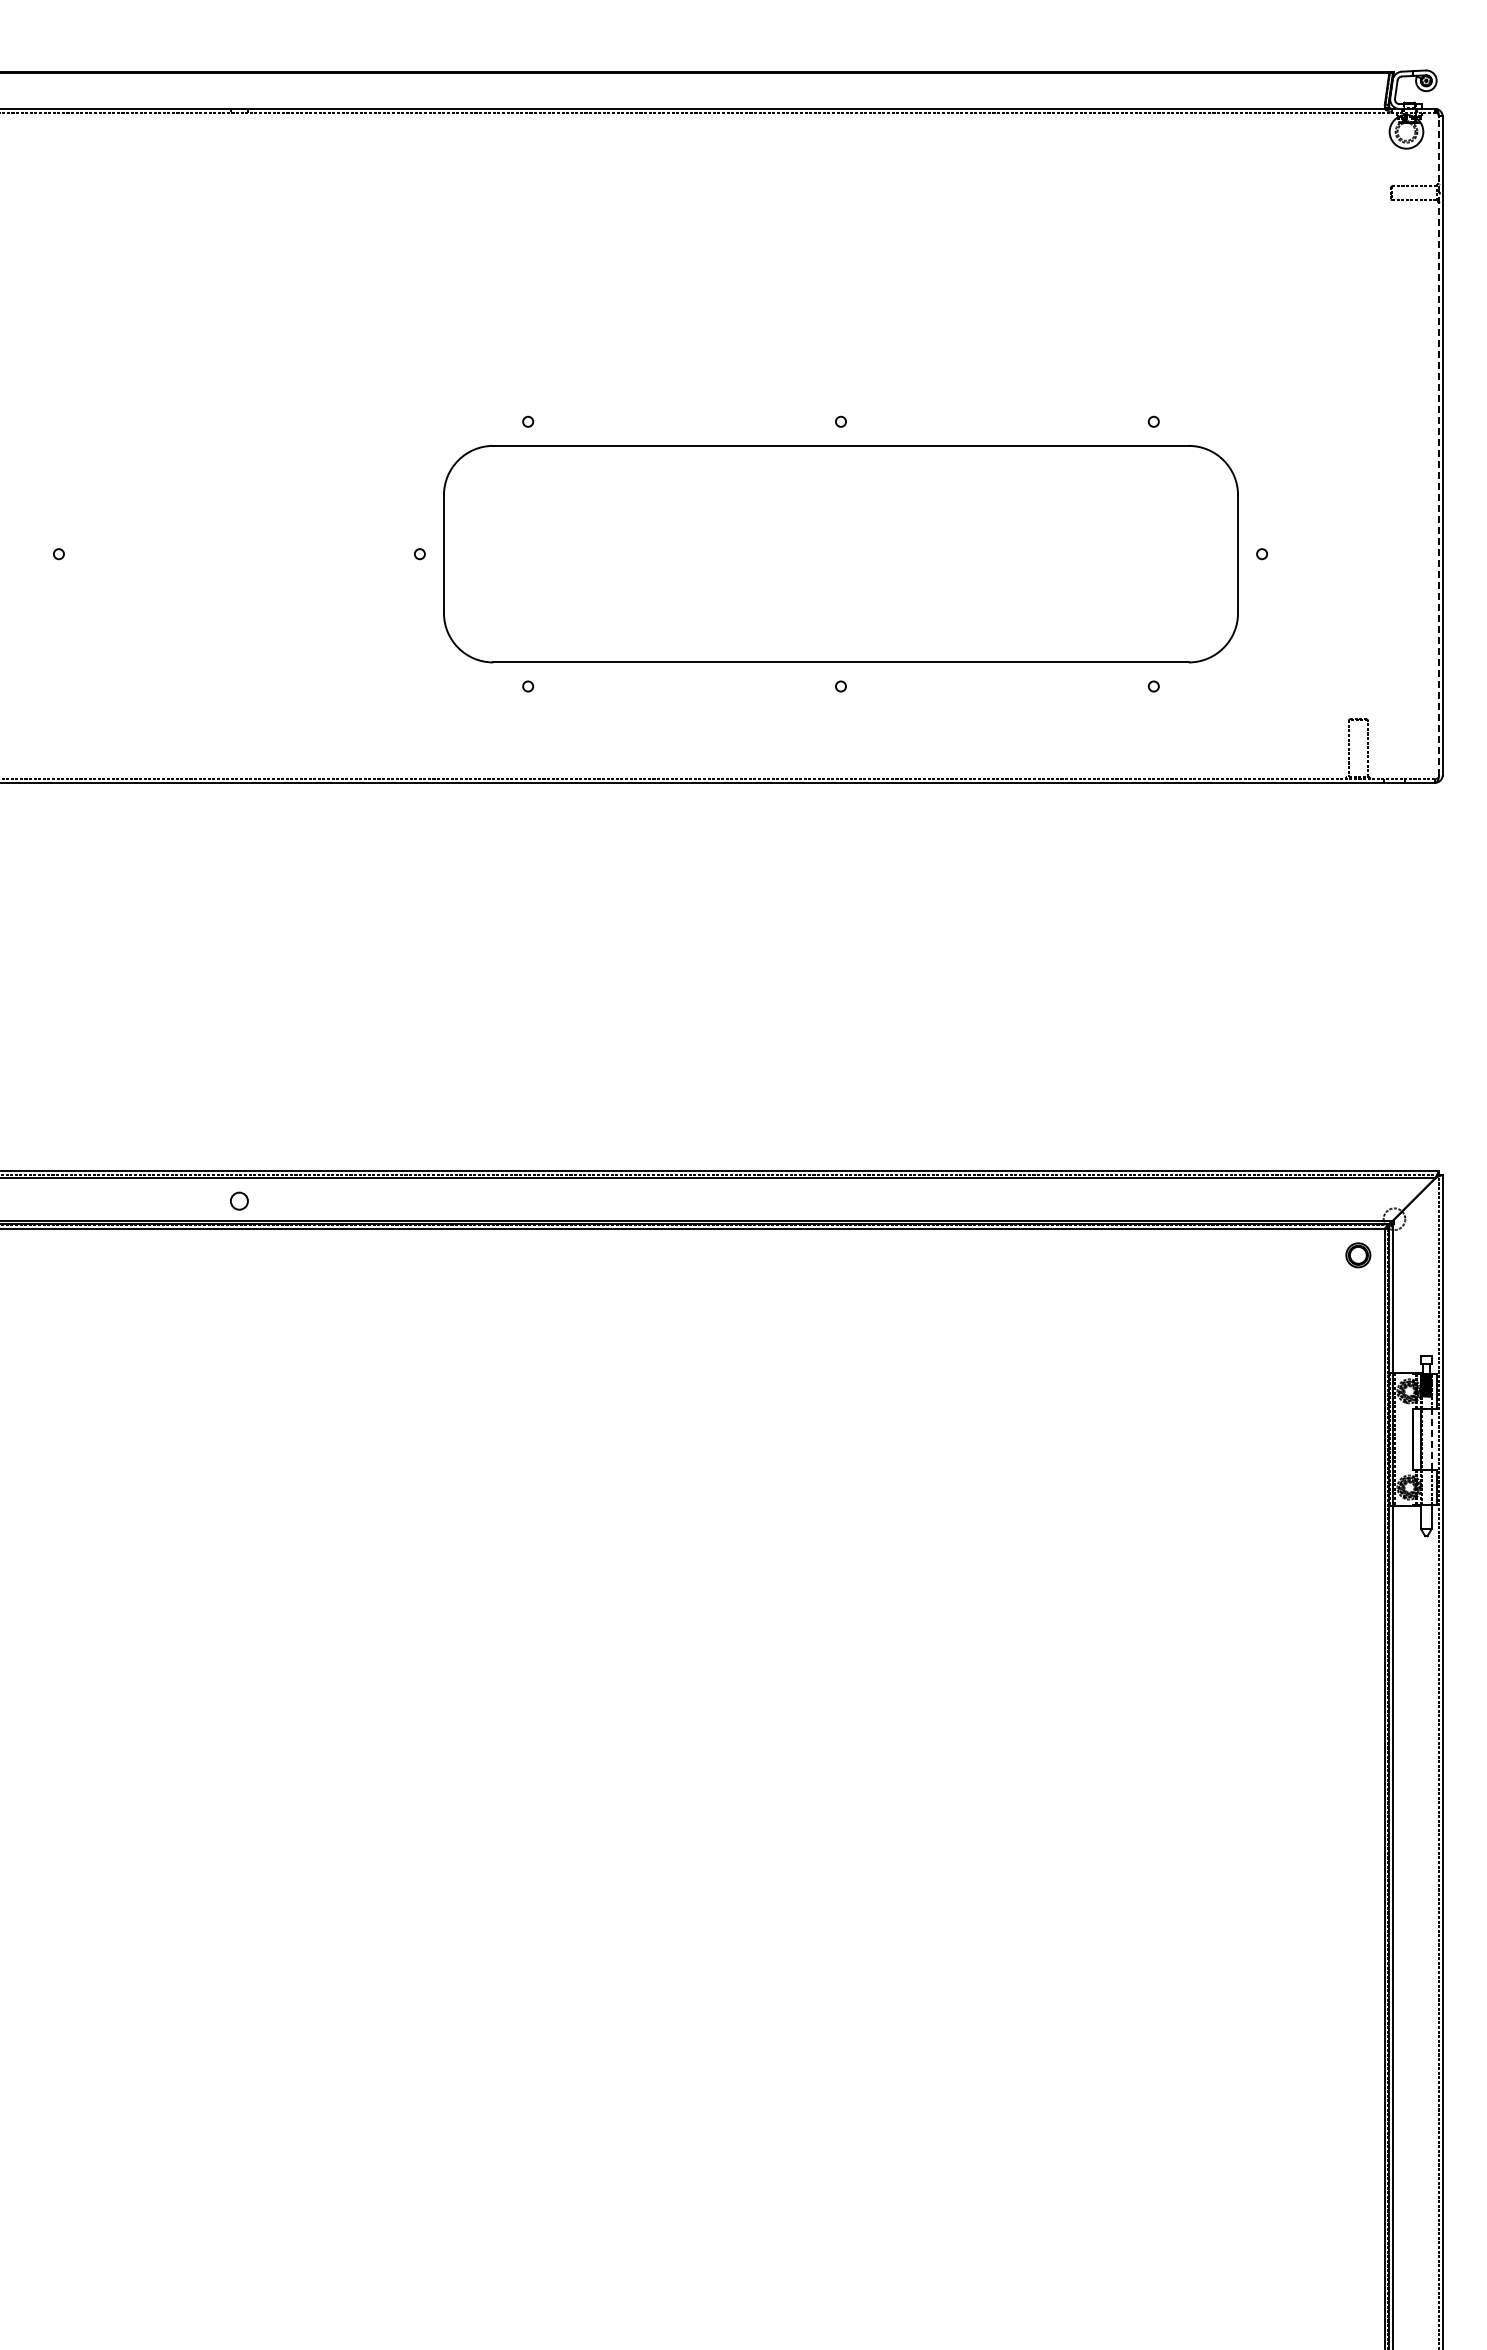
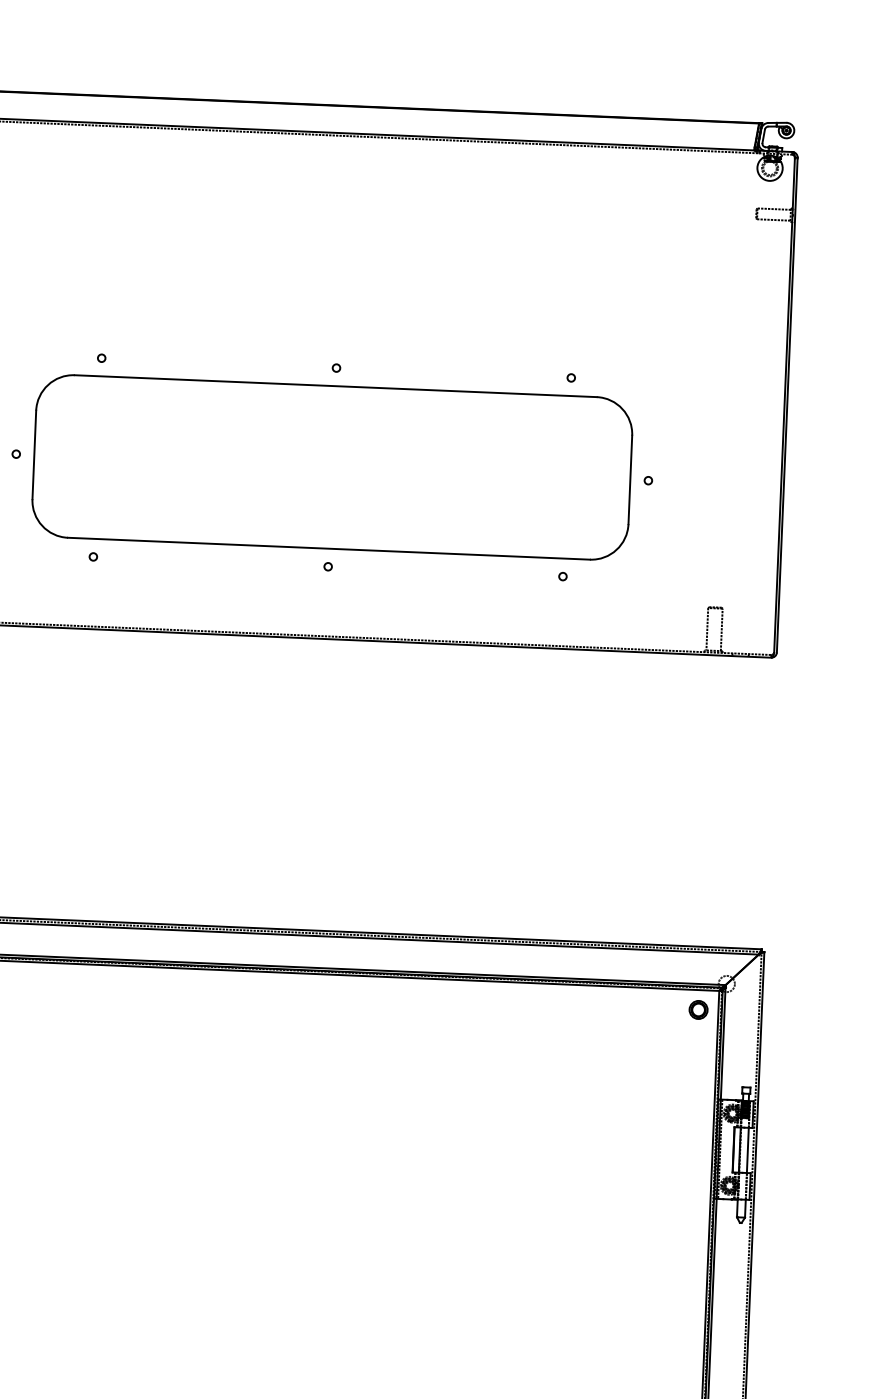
line: (1438, 445) -> (784, 404), dashed -> solid
line: (1431, 1438) -> (747, 1149), dashed -> solid

